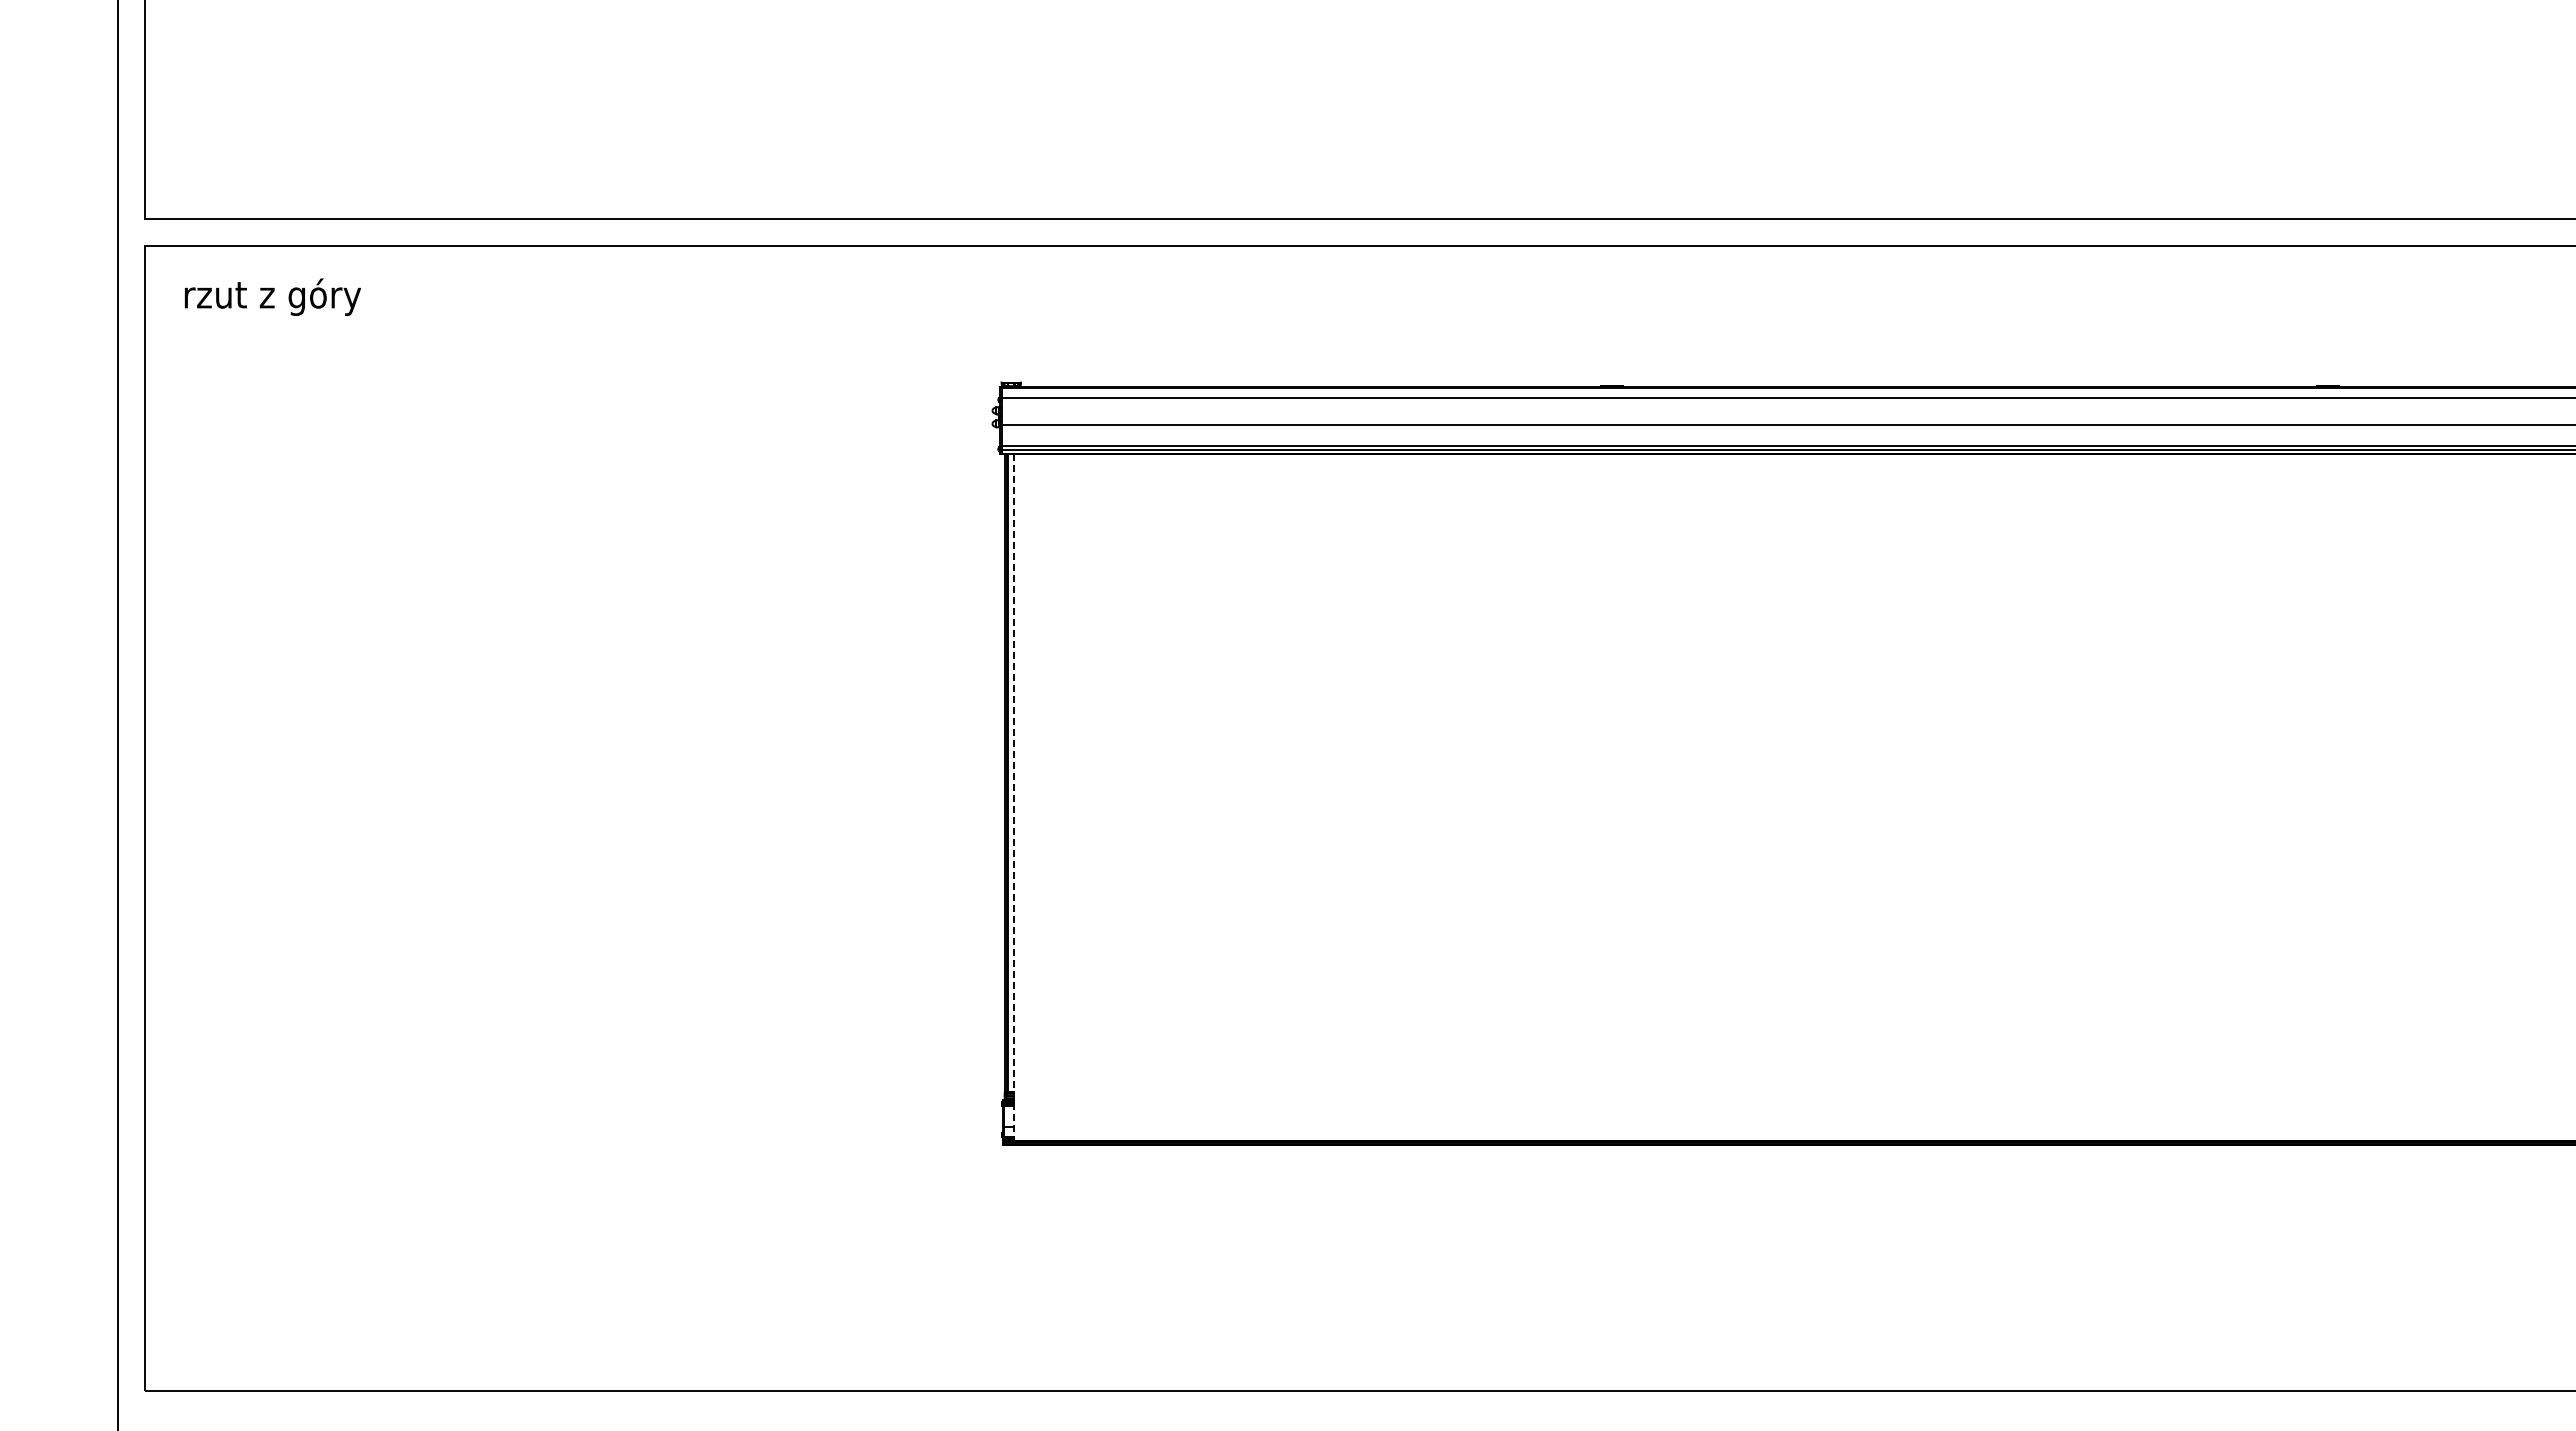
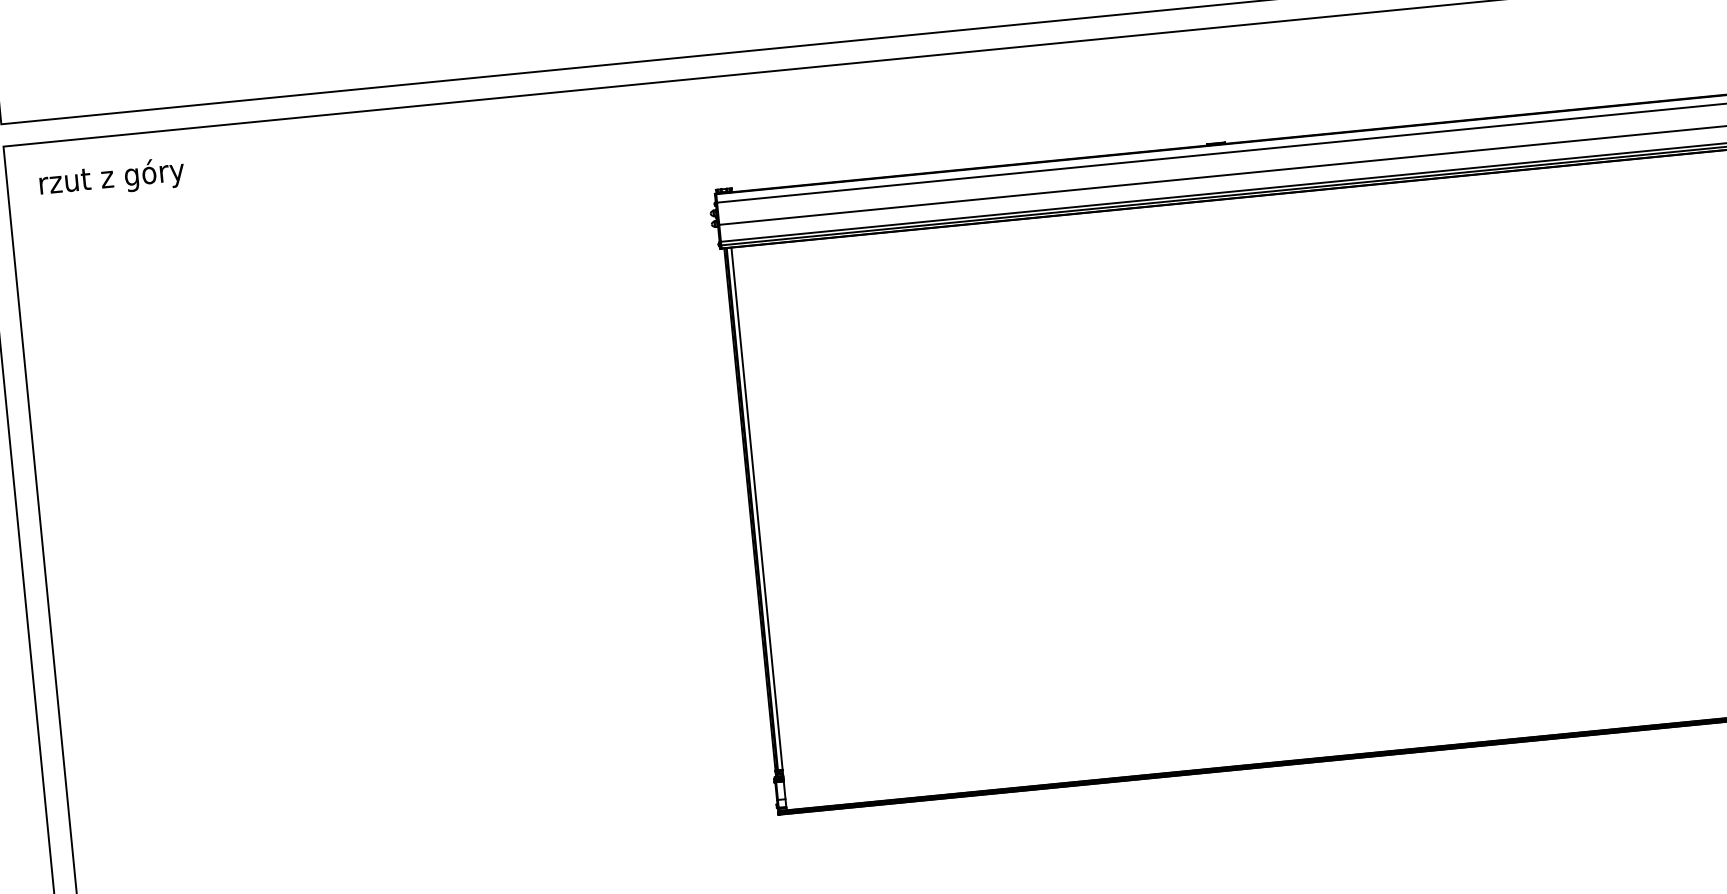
line: (1013, 798) -> (759, 529), dashed -> solid

